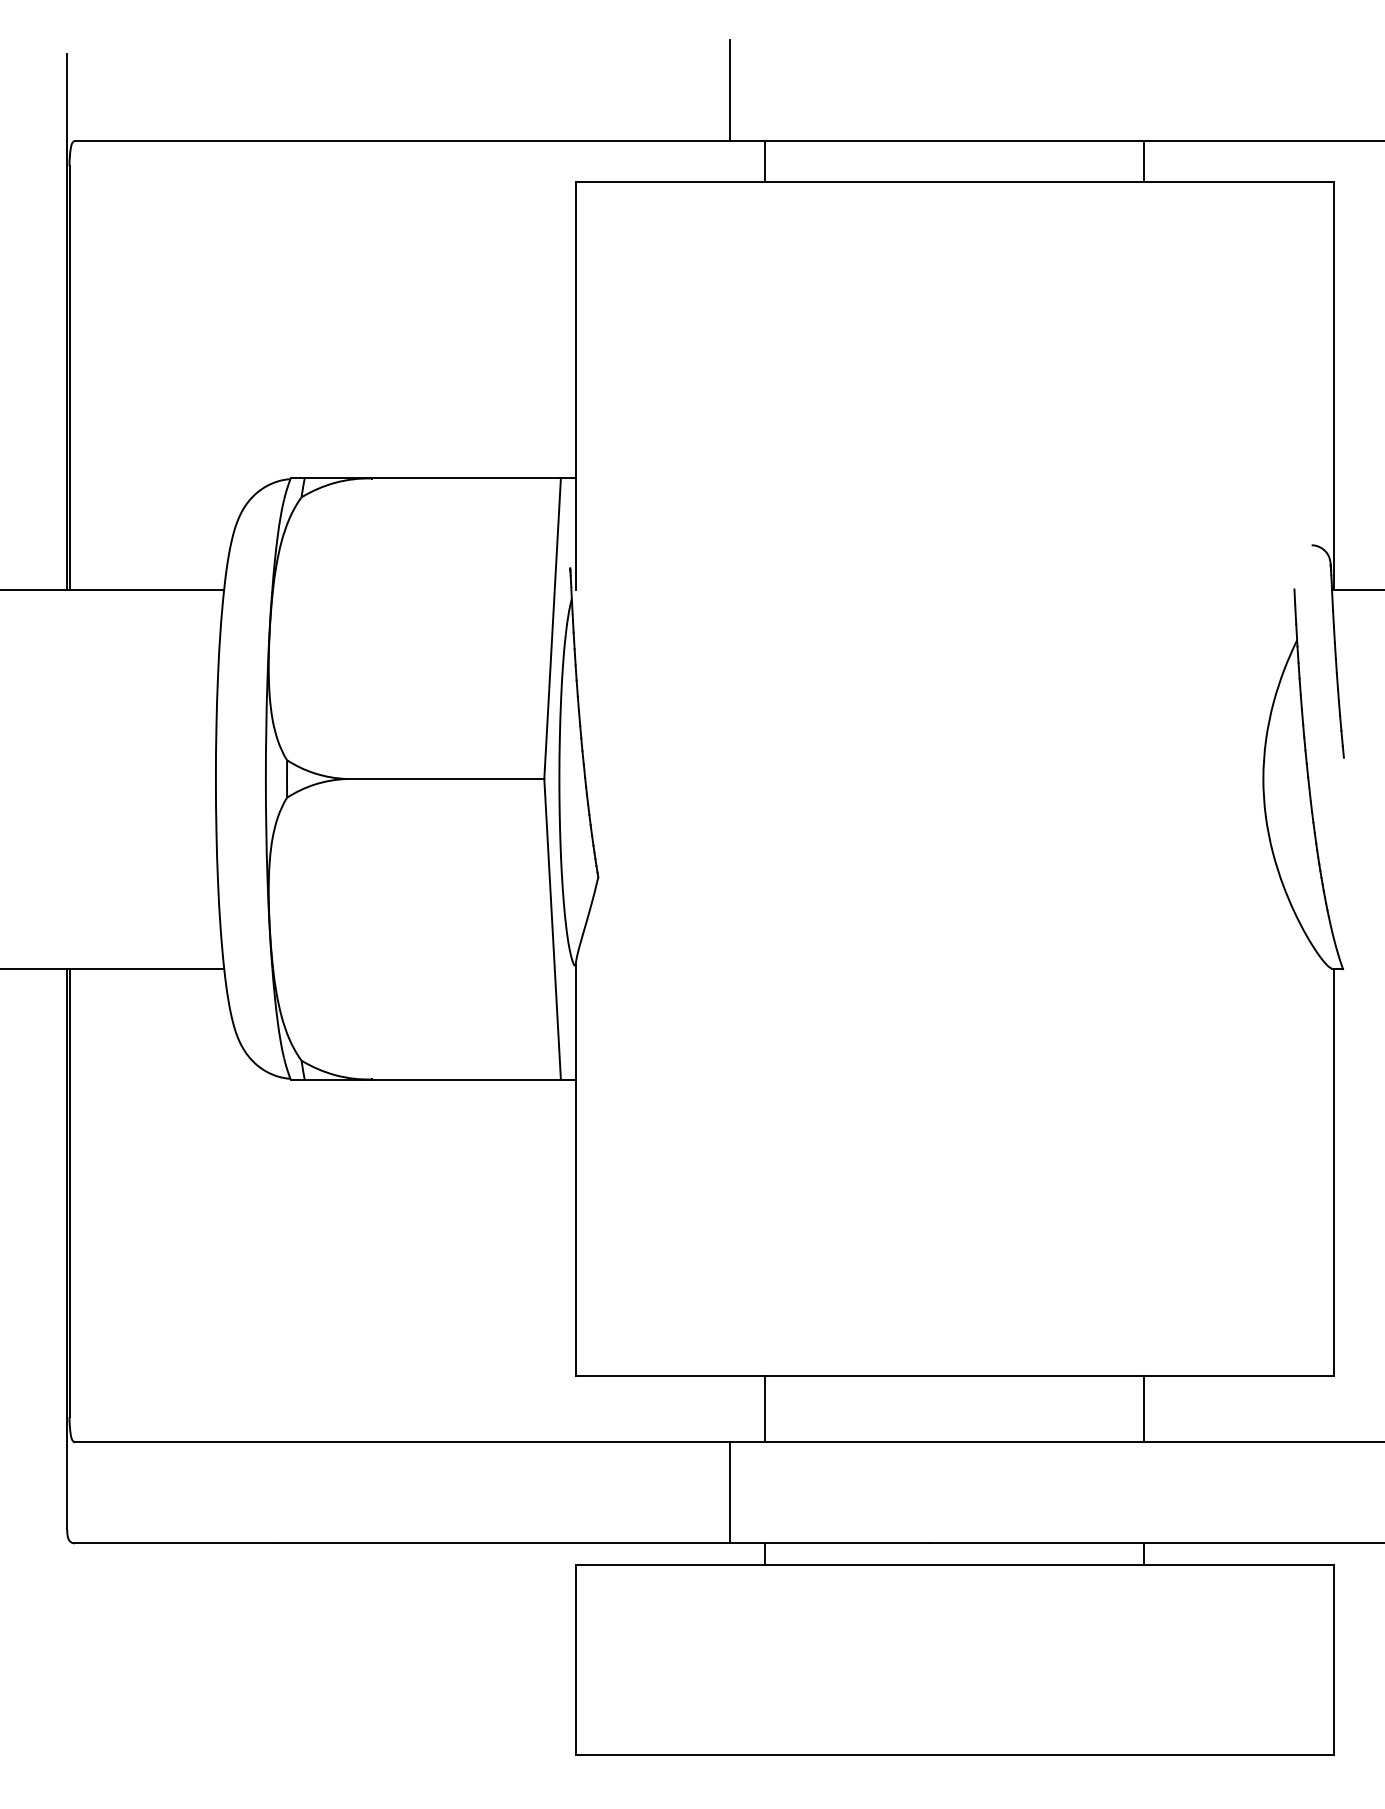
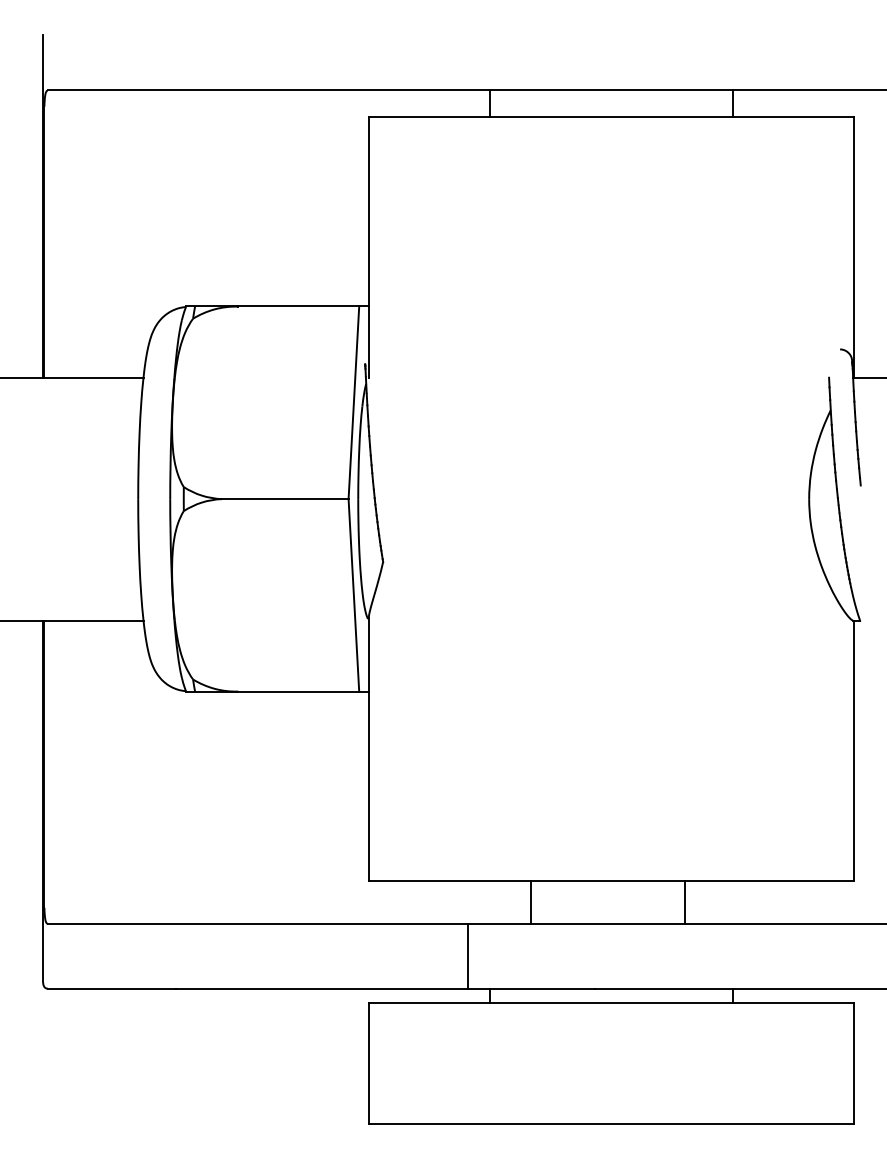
line: (729, 89) -> (467, 57), removed
line: (765, 1408) -> (531, 902), moved
line: (1143, 1408) -> (684, 902), moved

